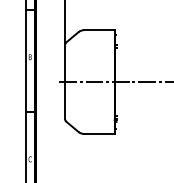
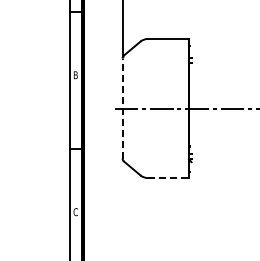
line: (65, 82) -> (122, 108), solid -> dashed
line: (99, 134) -> (168, 178), solid -> dashed

